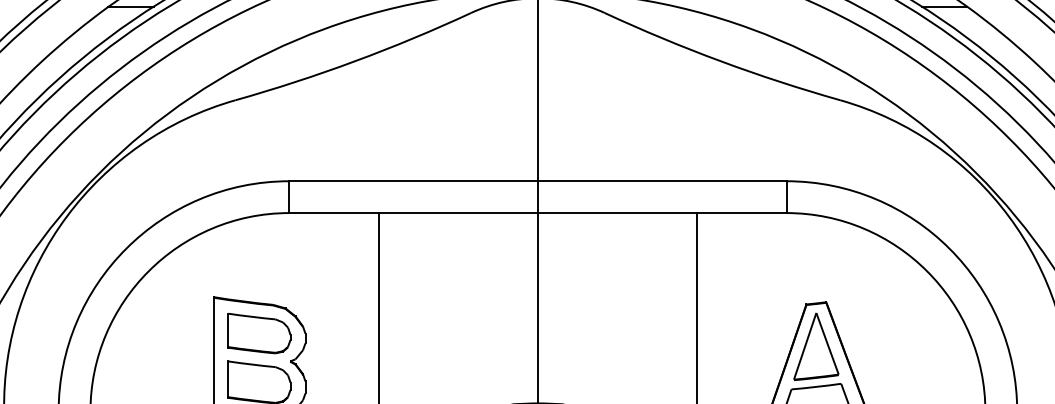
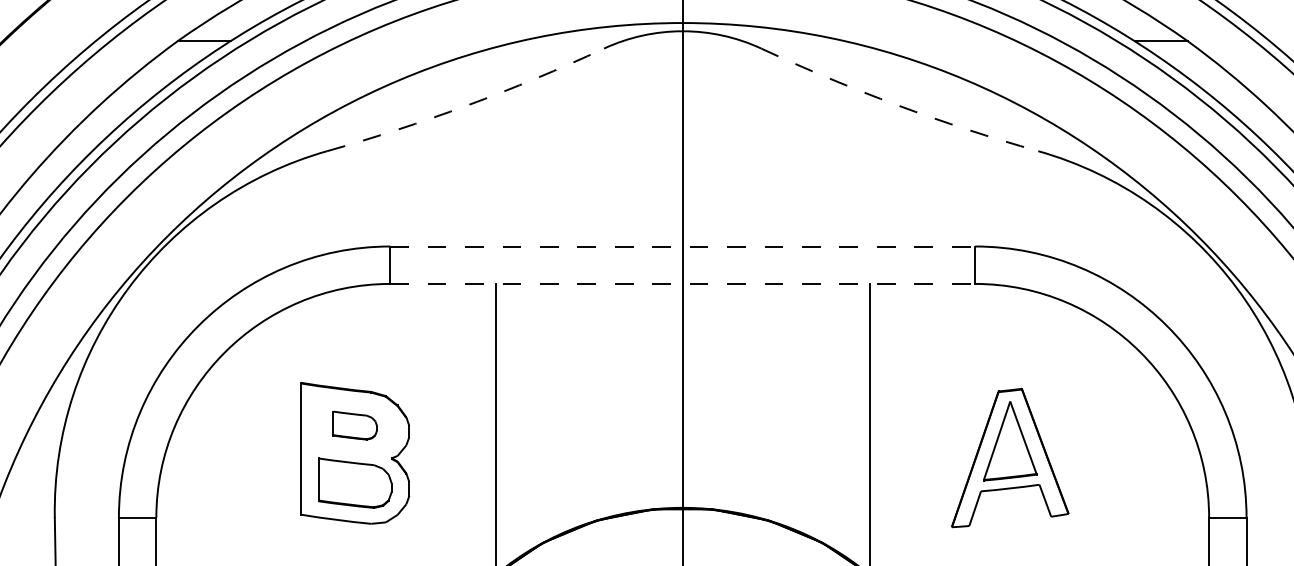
arc: (354, 61) -> (467, 105), solid -> dashed
arc: (720, 61) -> (897, 105), solid -> dashed
line: (538, 181) -> (683, 246), solid -> dashed
line: (538, 212) -> (683, 283), solid -> dashed
part: (259, 333) -> (355, 425), size x0.6

